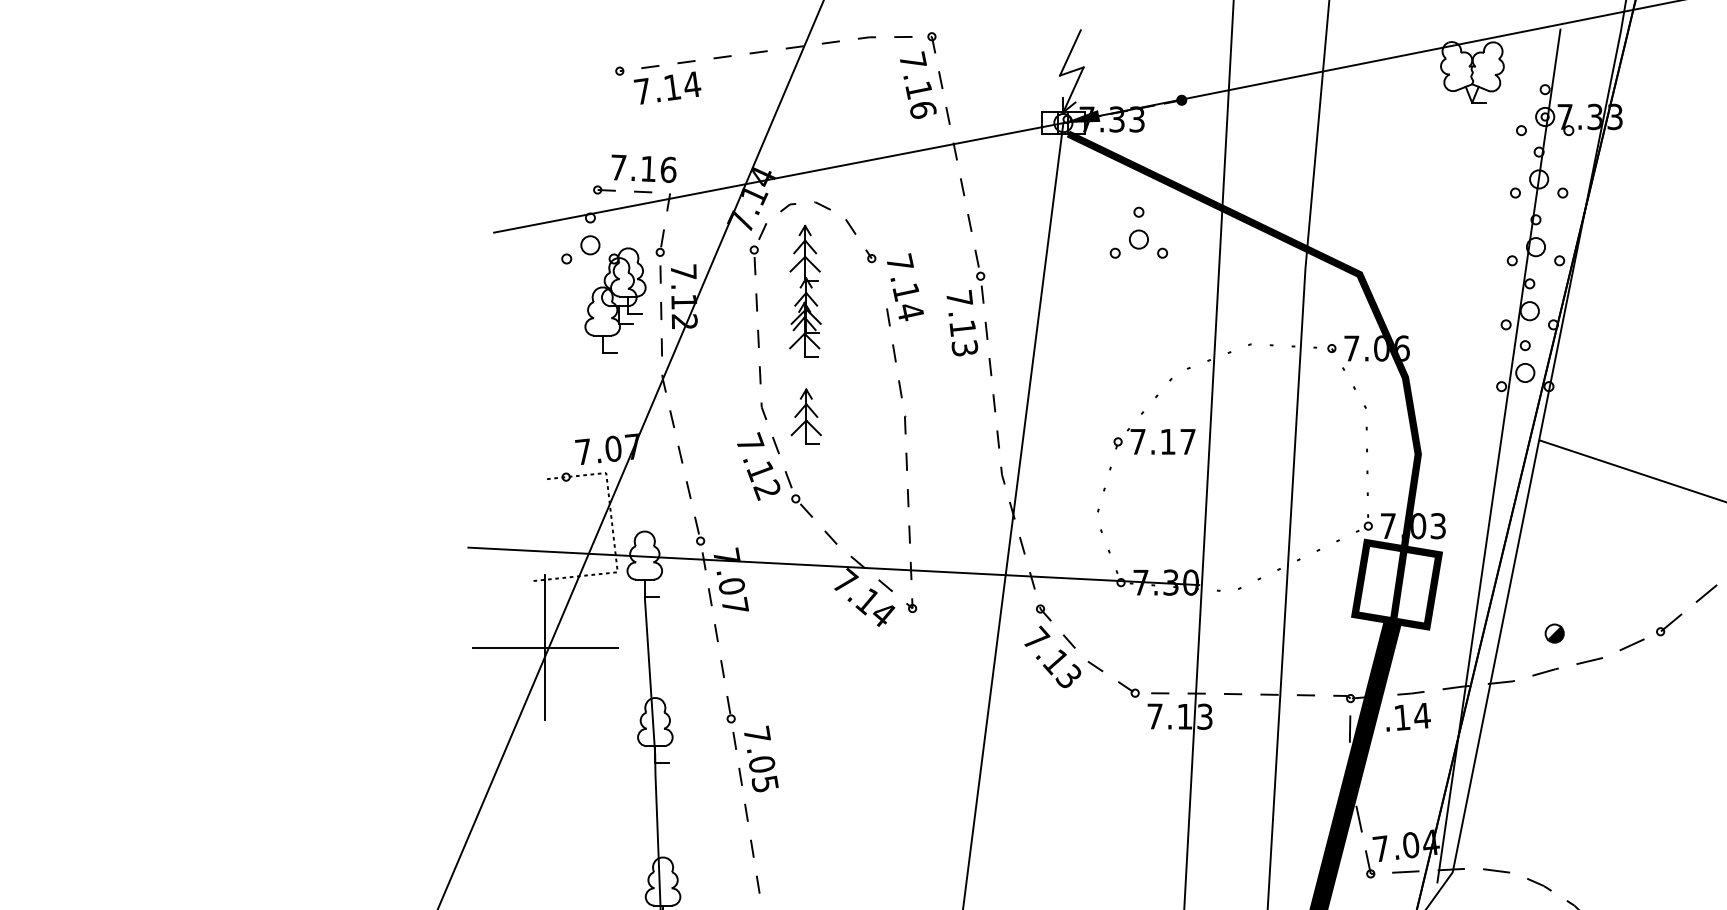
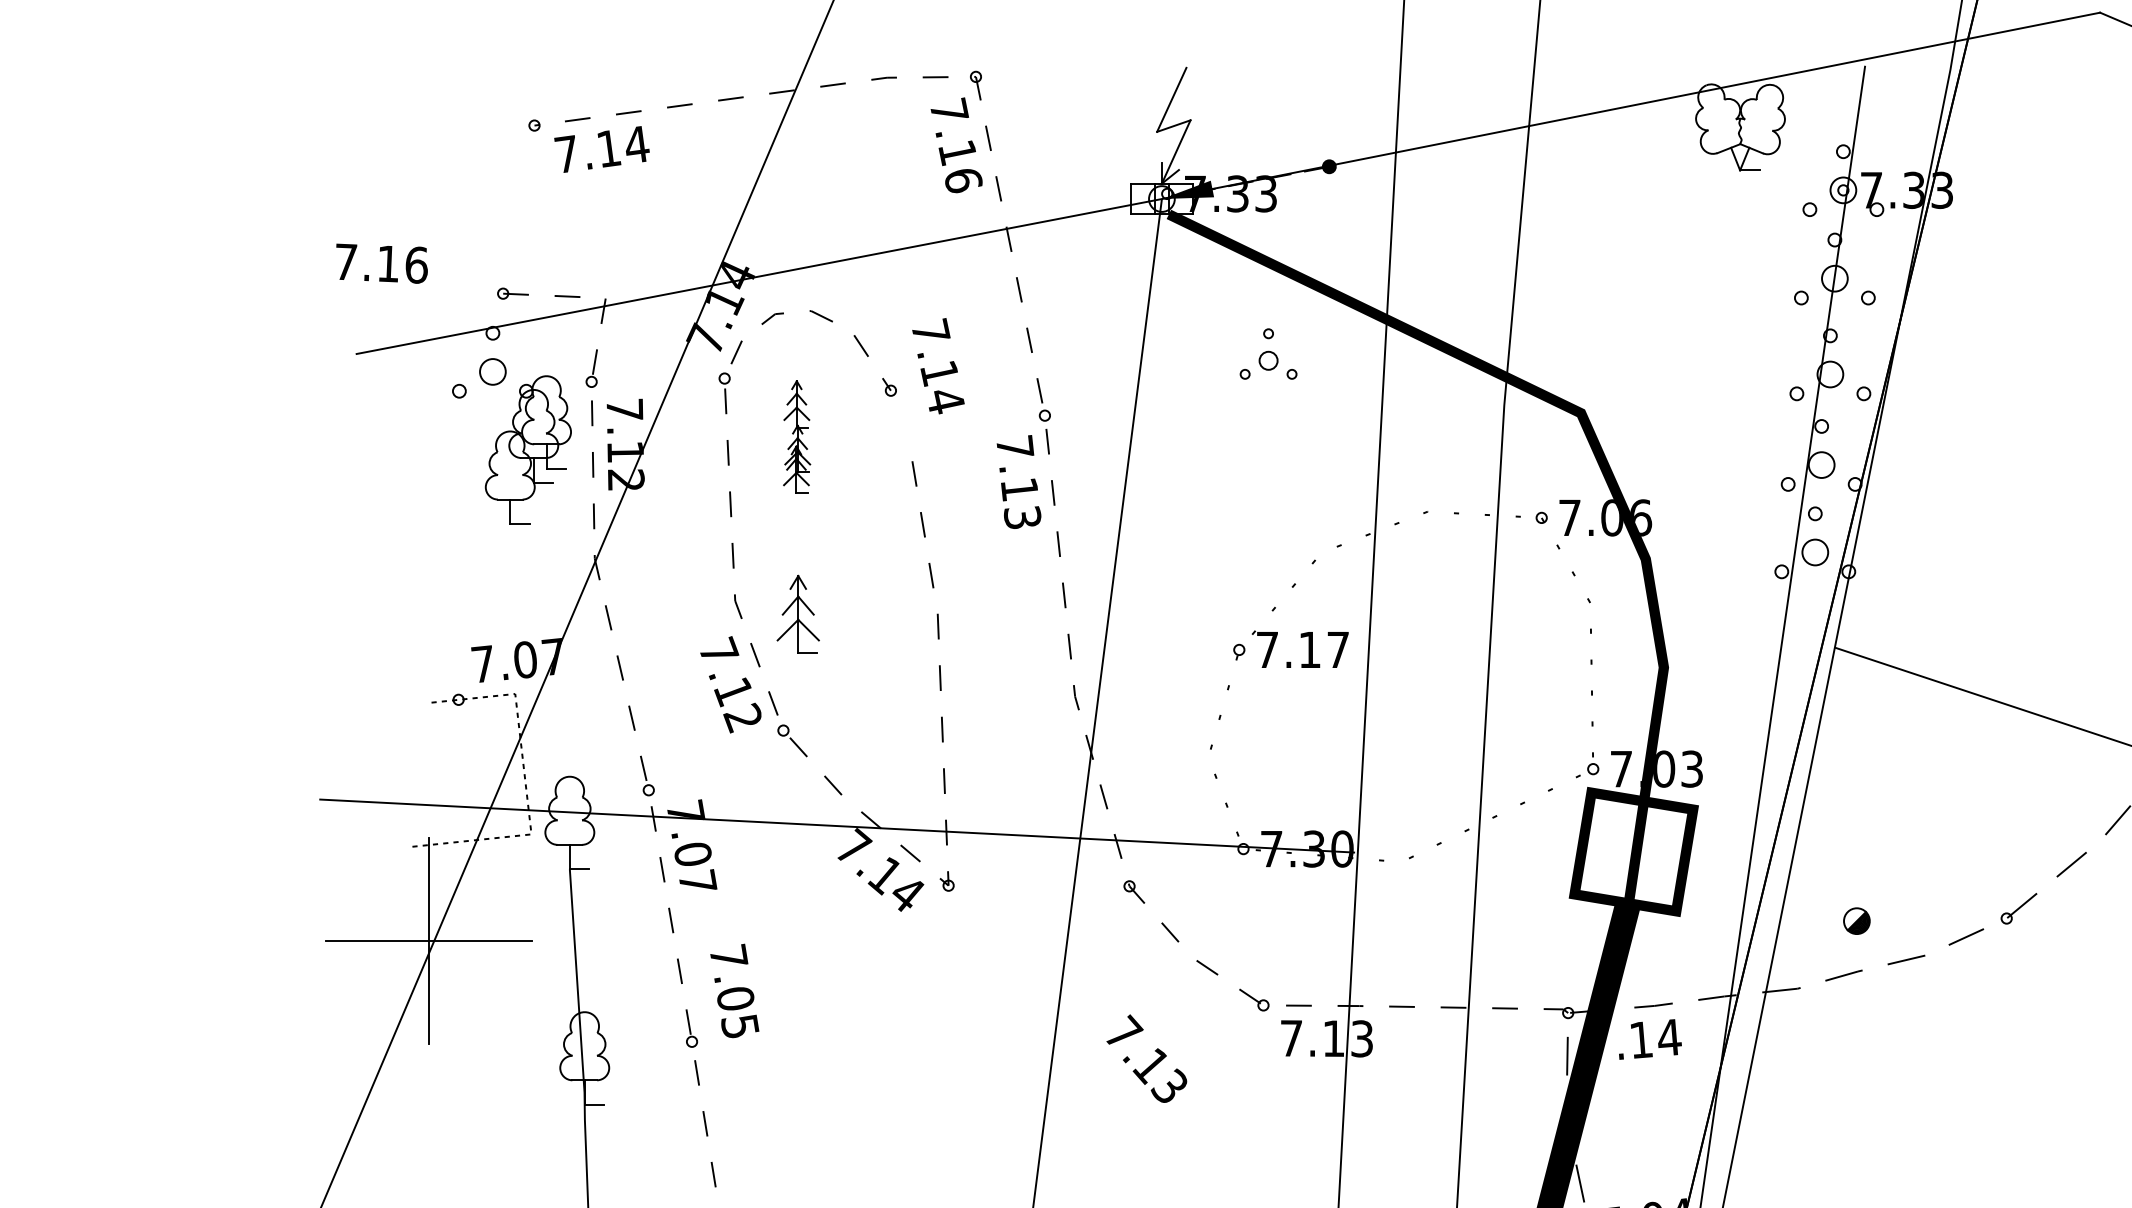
text: (643, 168) -> (381, 263), moved
part: (1138, 232) -> (1268, 353), size x0.7
text: (905, 287) -> (938, 366), moved
part: (805, 290) -> (797, 435), size x0.6
text: (1052, 656) -> (1146, 1058), moved
text: (761, 758) -> (734, 990), moved

